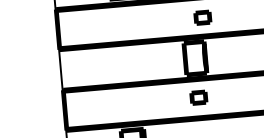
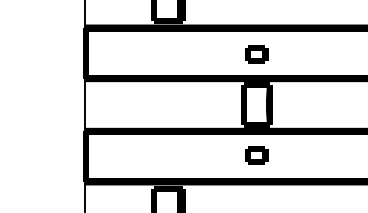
part: (202, 17) -> (256, 54), moved

